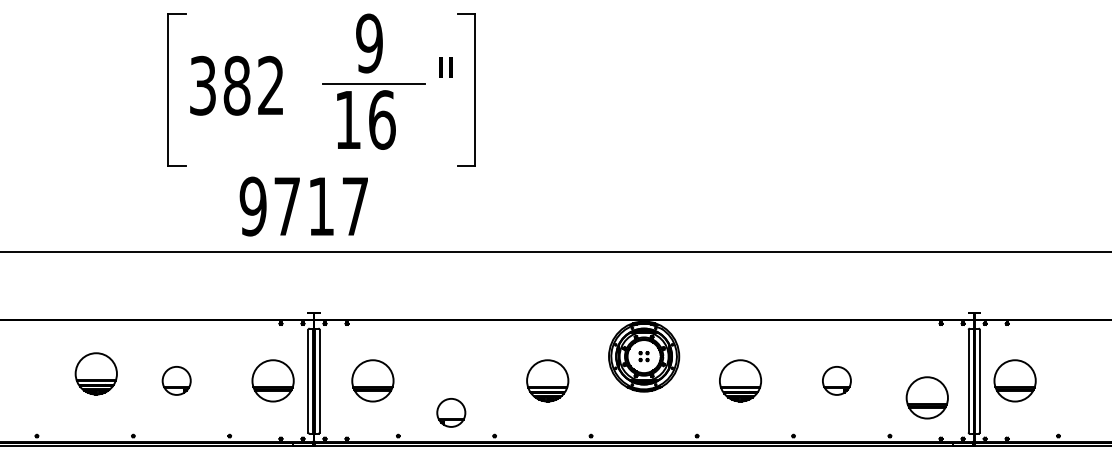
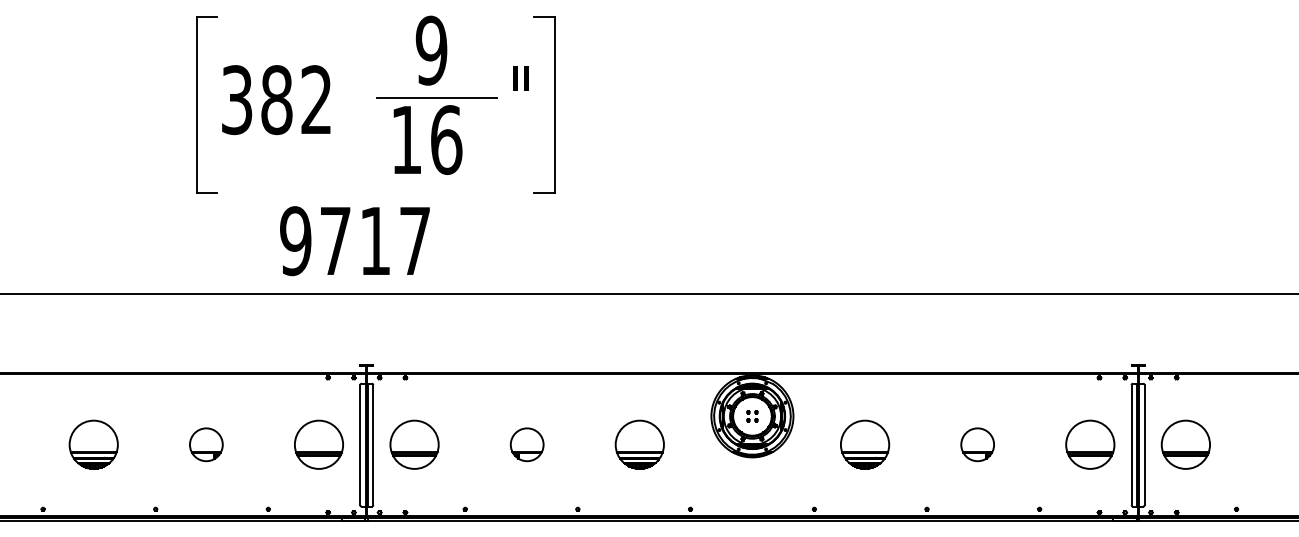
part: (95, 373) -> (92, 444), moved
part: (372, 380) -> (414, 444), moved
part: (926, 397) -> (1089, 444), moved
part: (451, 412) -> (527, 444), moved

